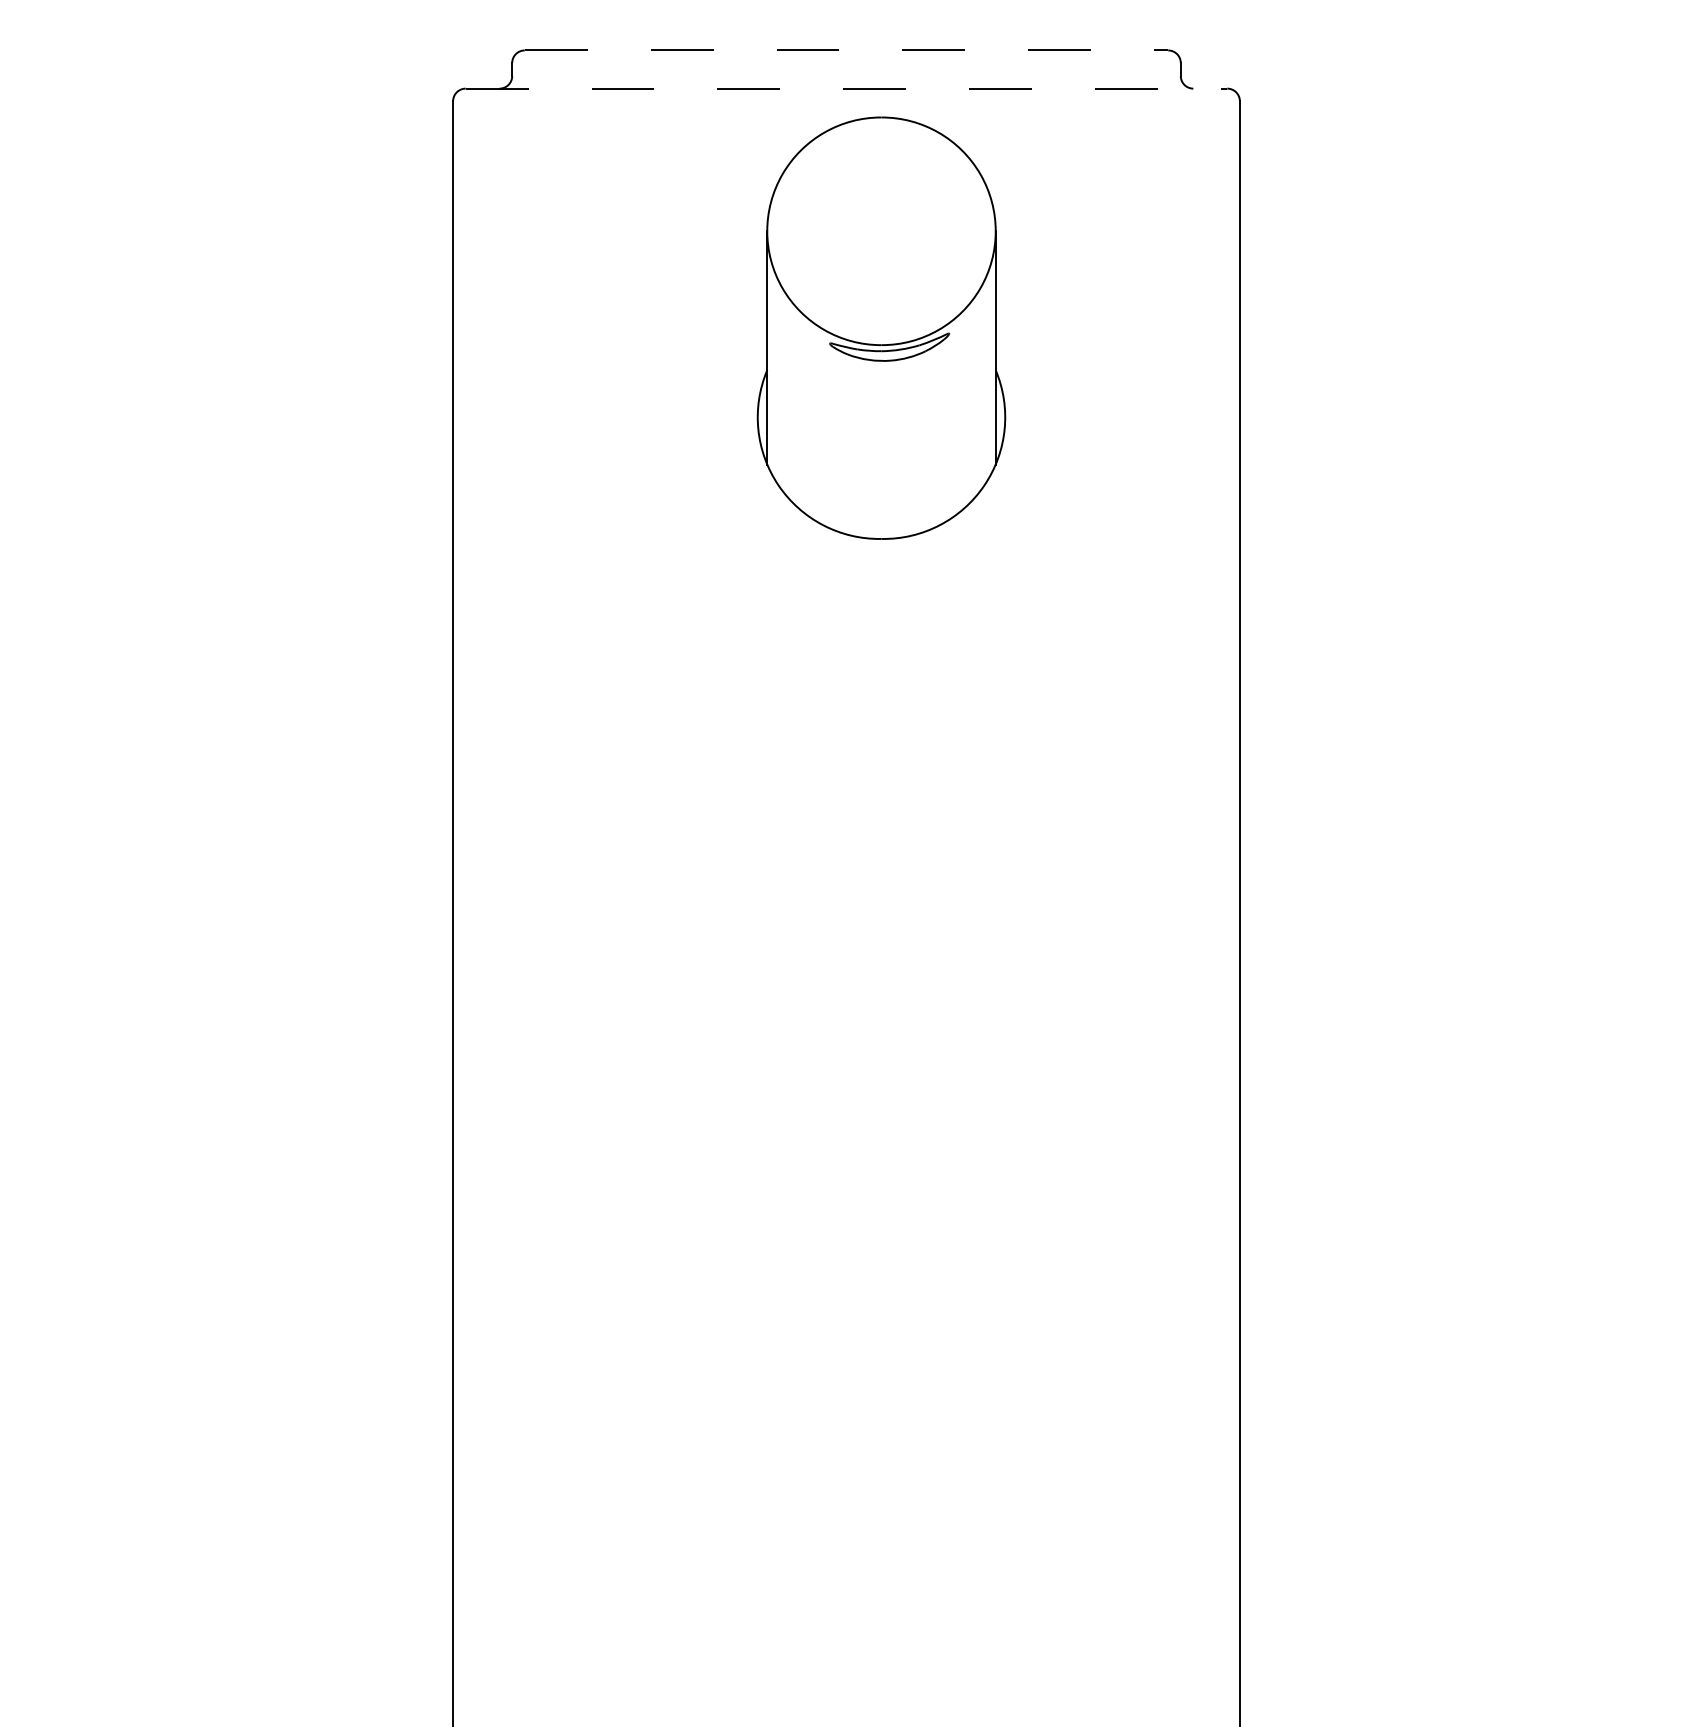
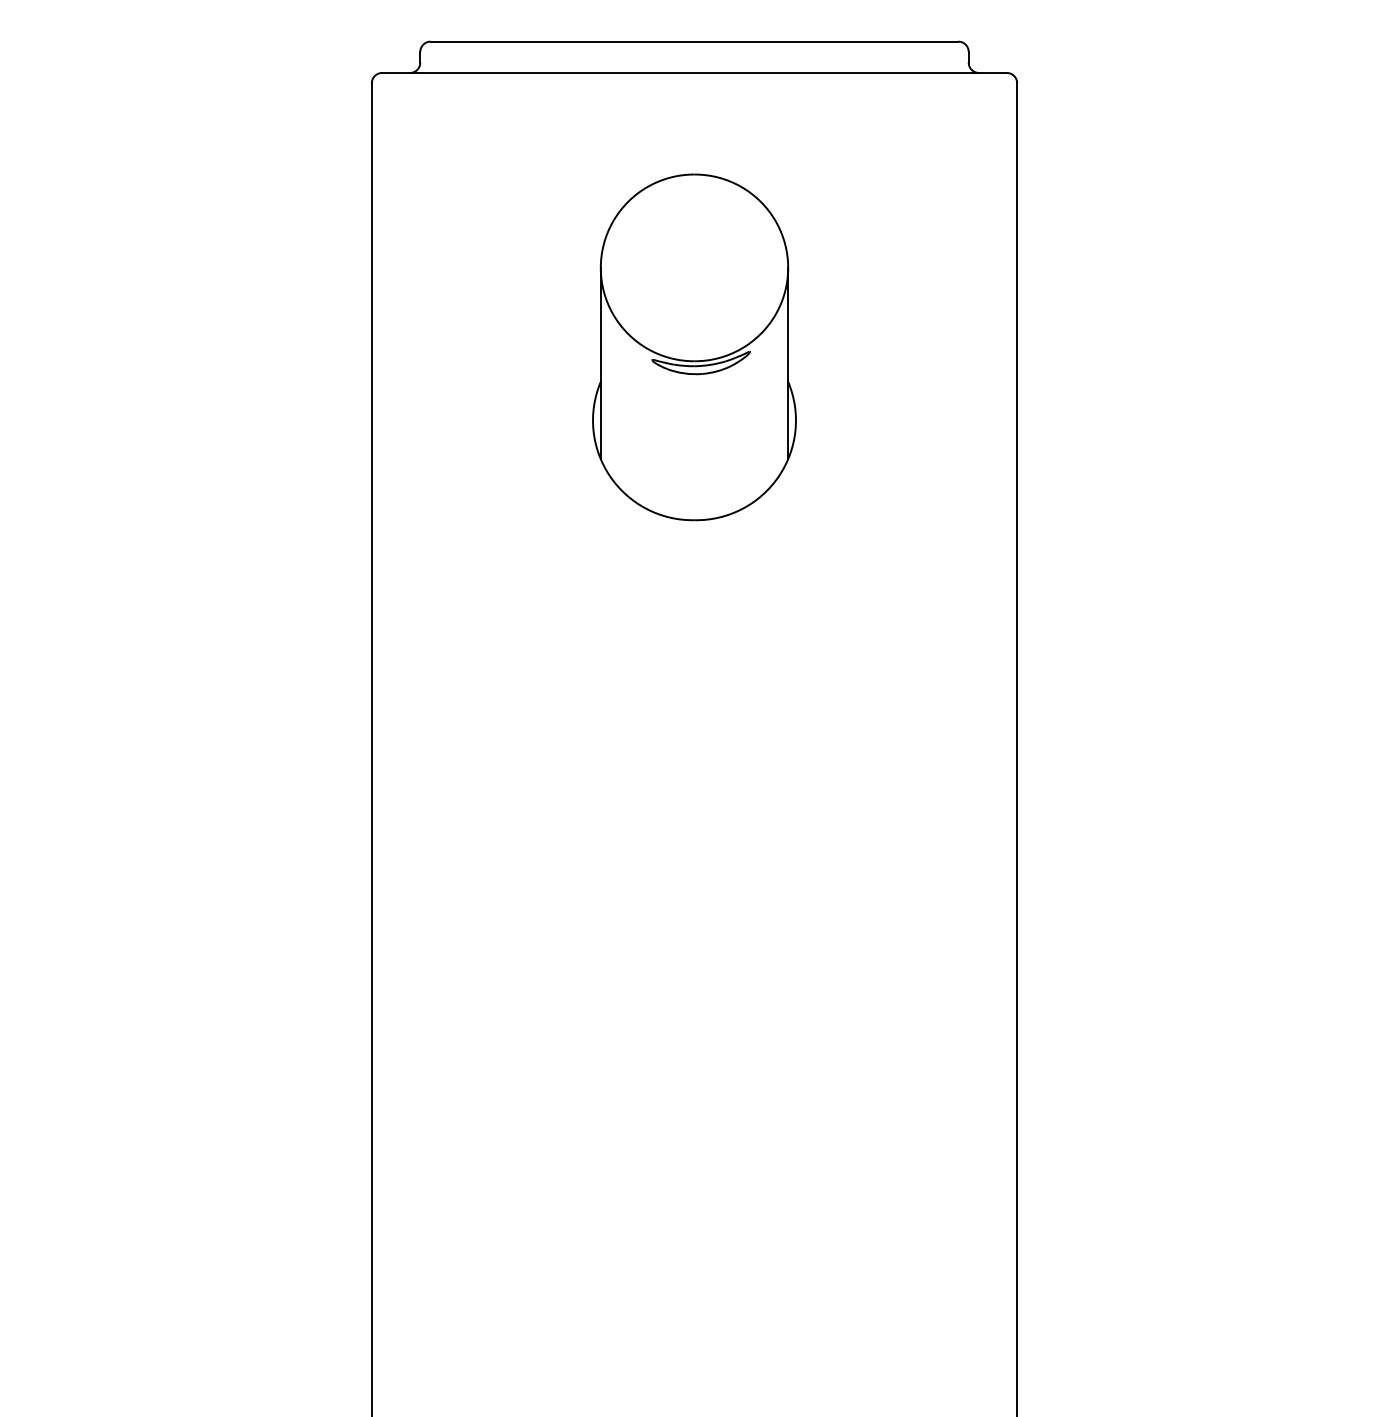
line: (846, 50) -> (694, 41), dashed -> solid
line: (846, 88) -> (694, 72), dashed -> solid
part: (881, 327) -> (694, 346), moved

